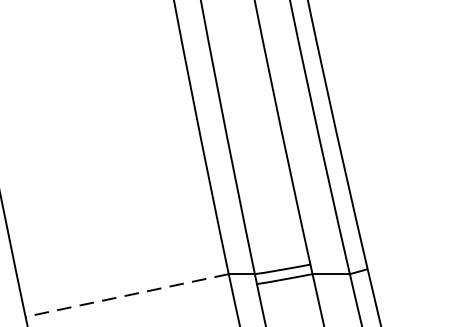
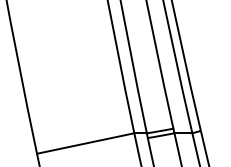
line: (126, 295) -> (85, 143), dashed -> solid

